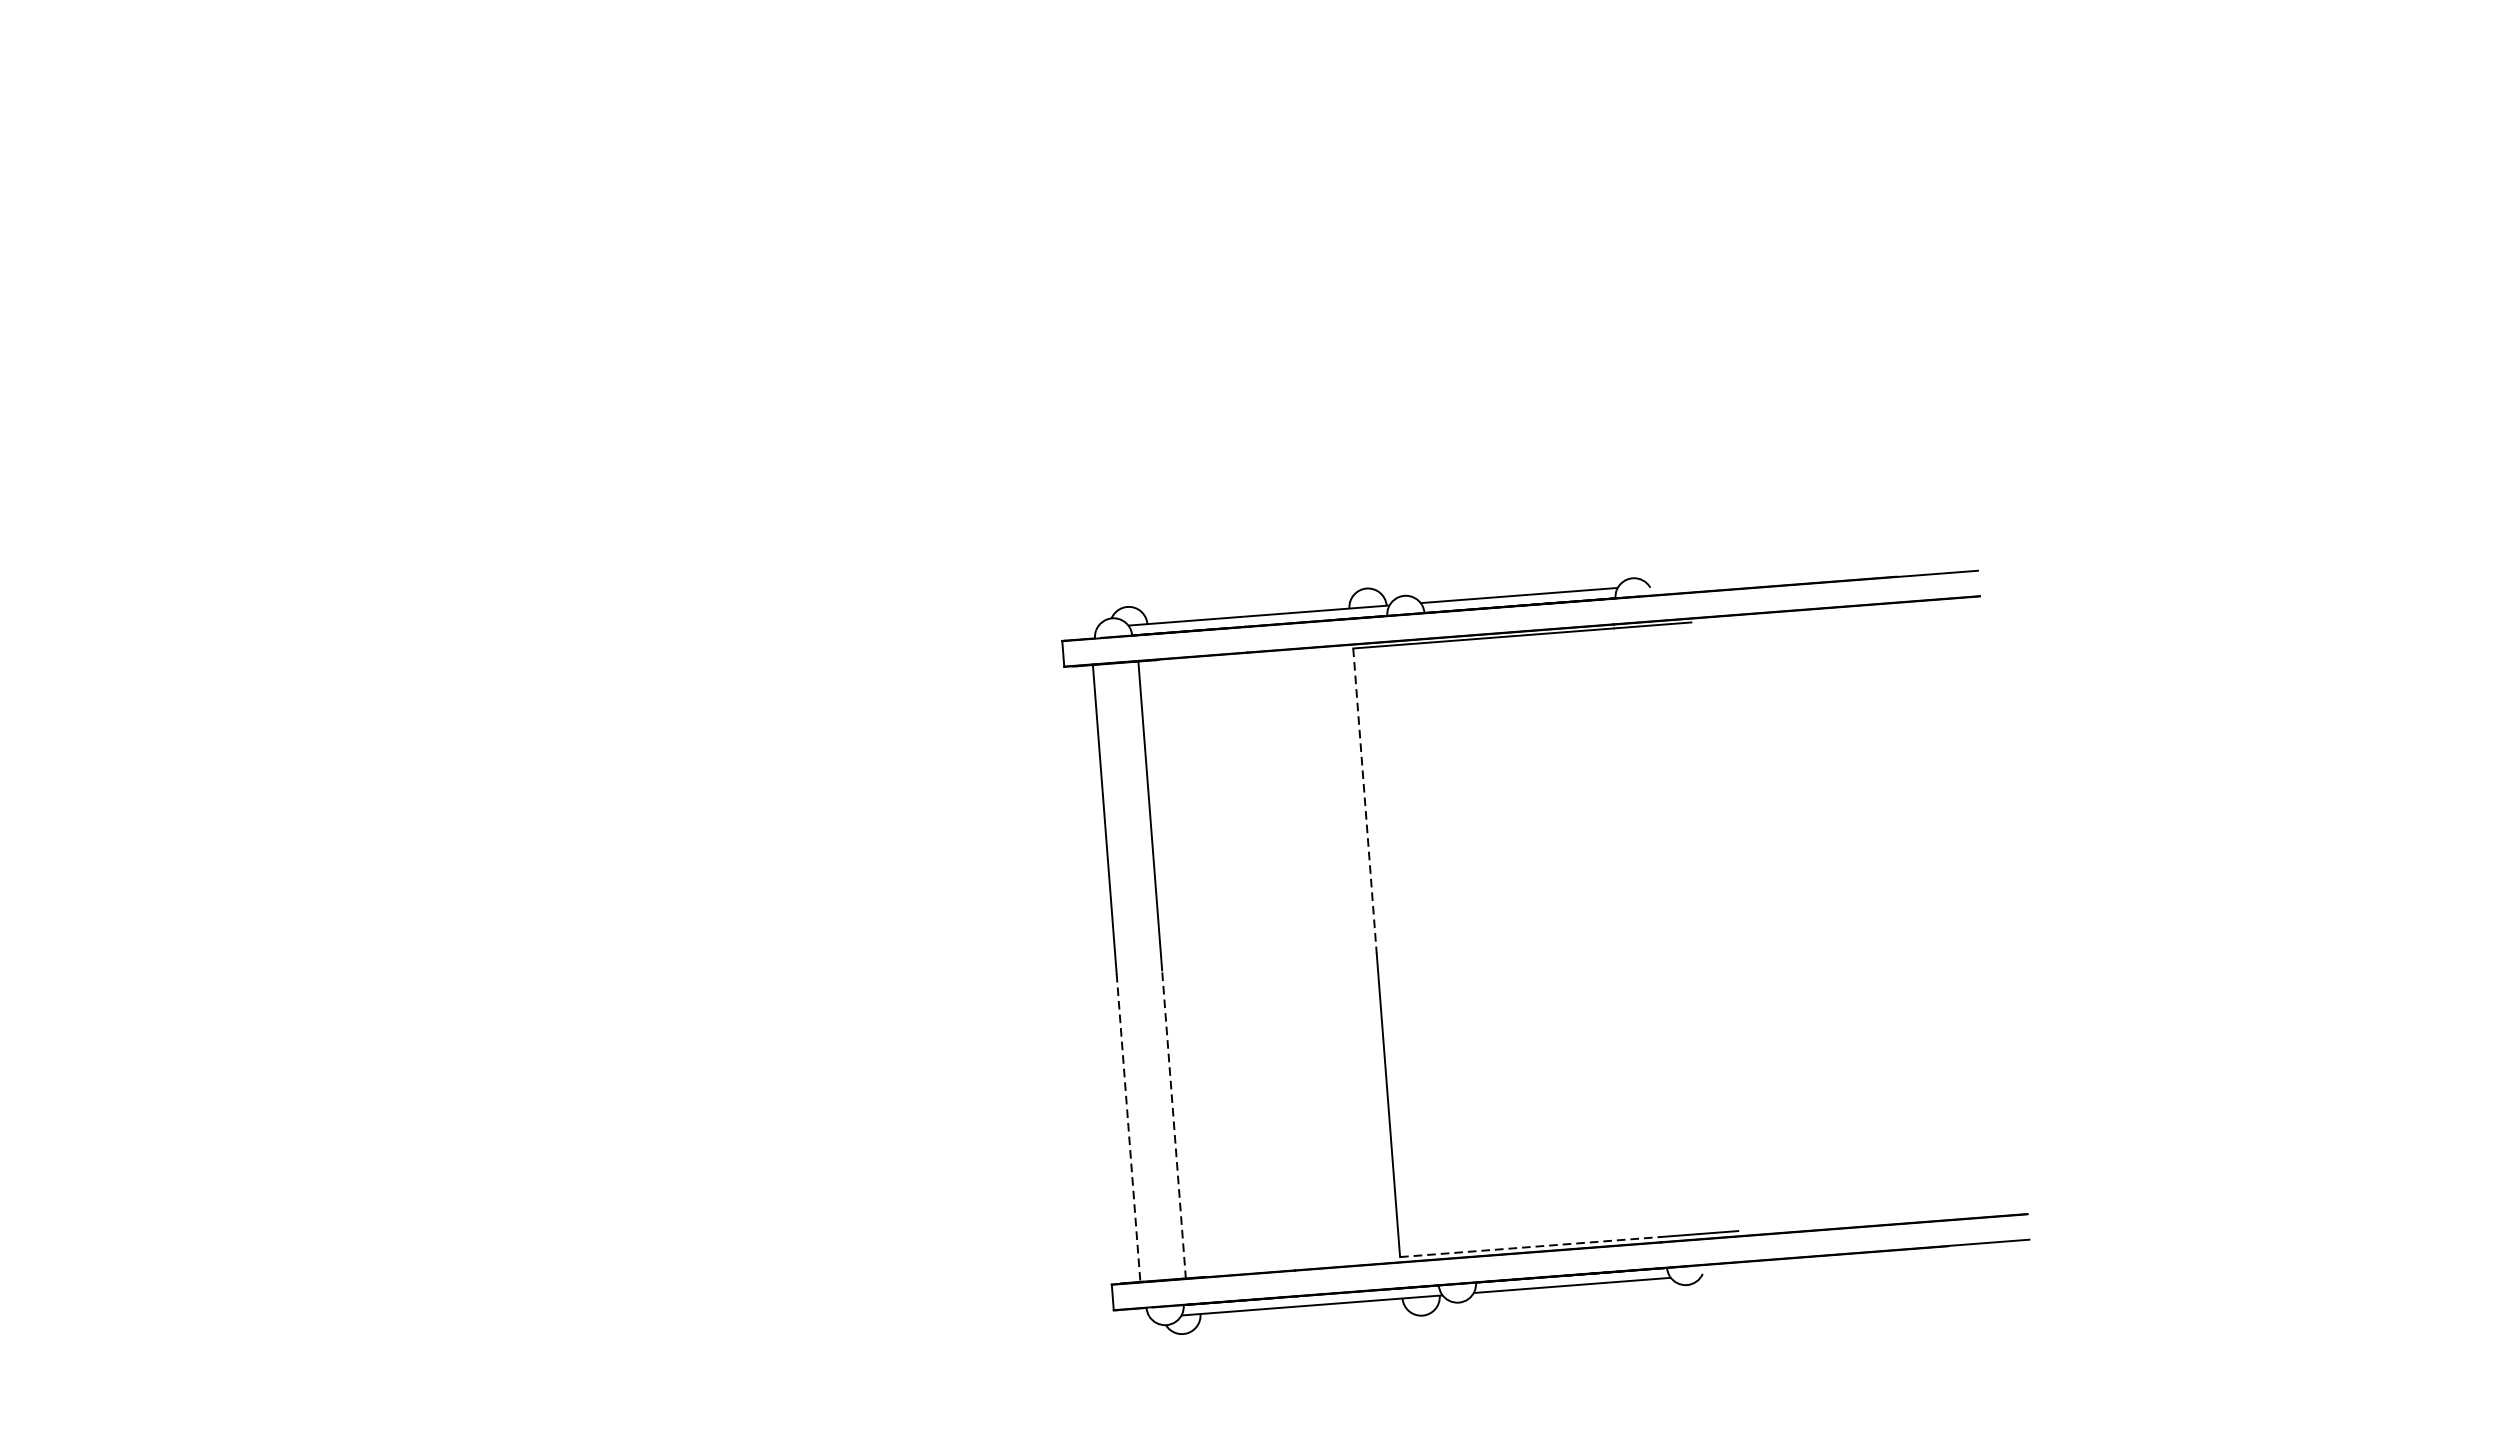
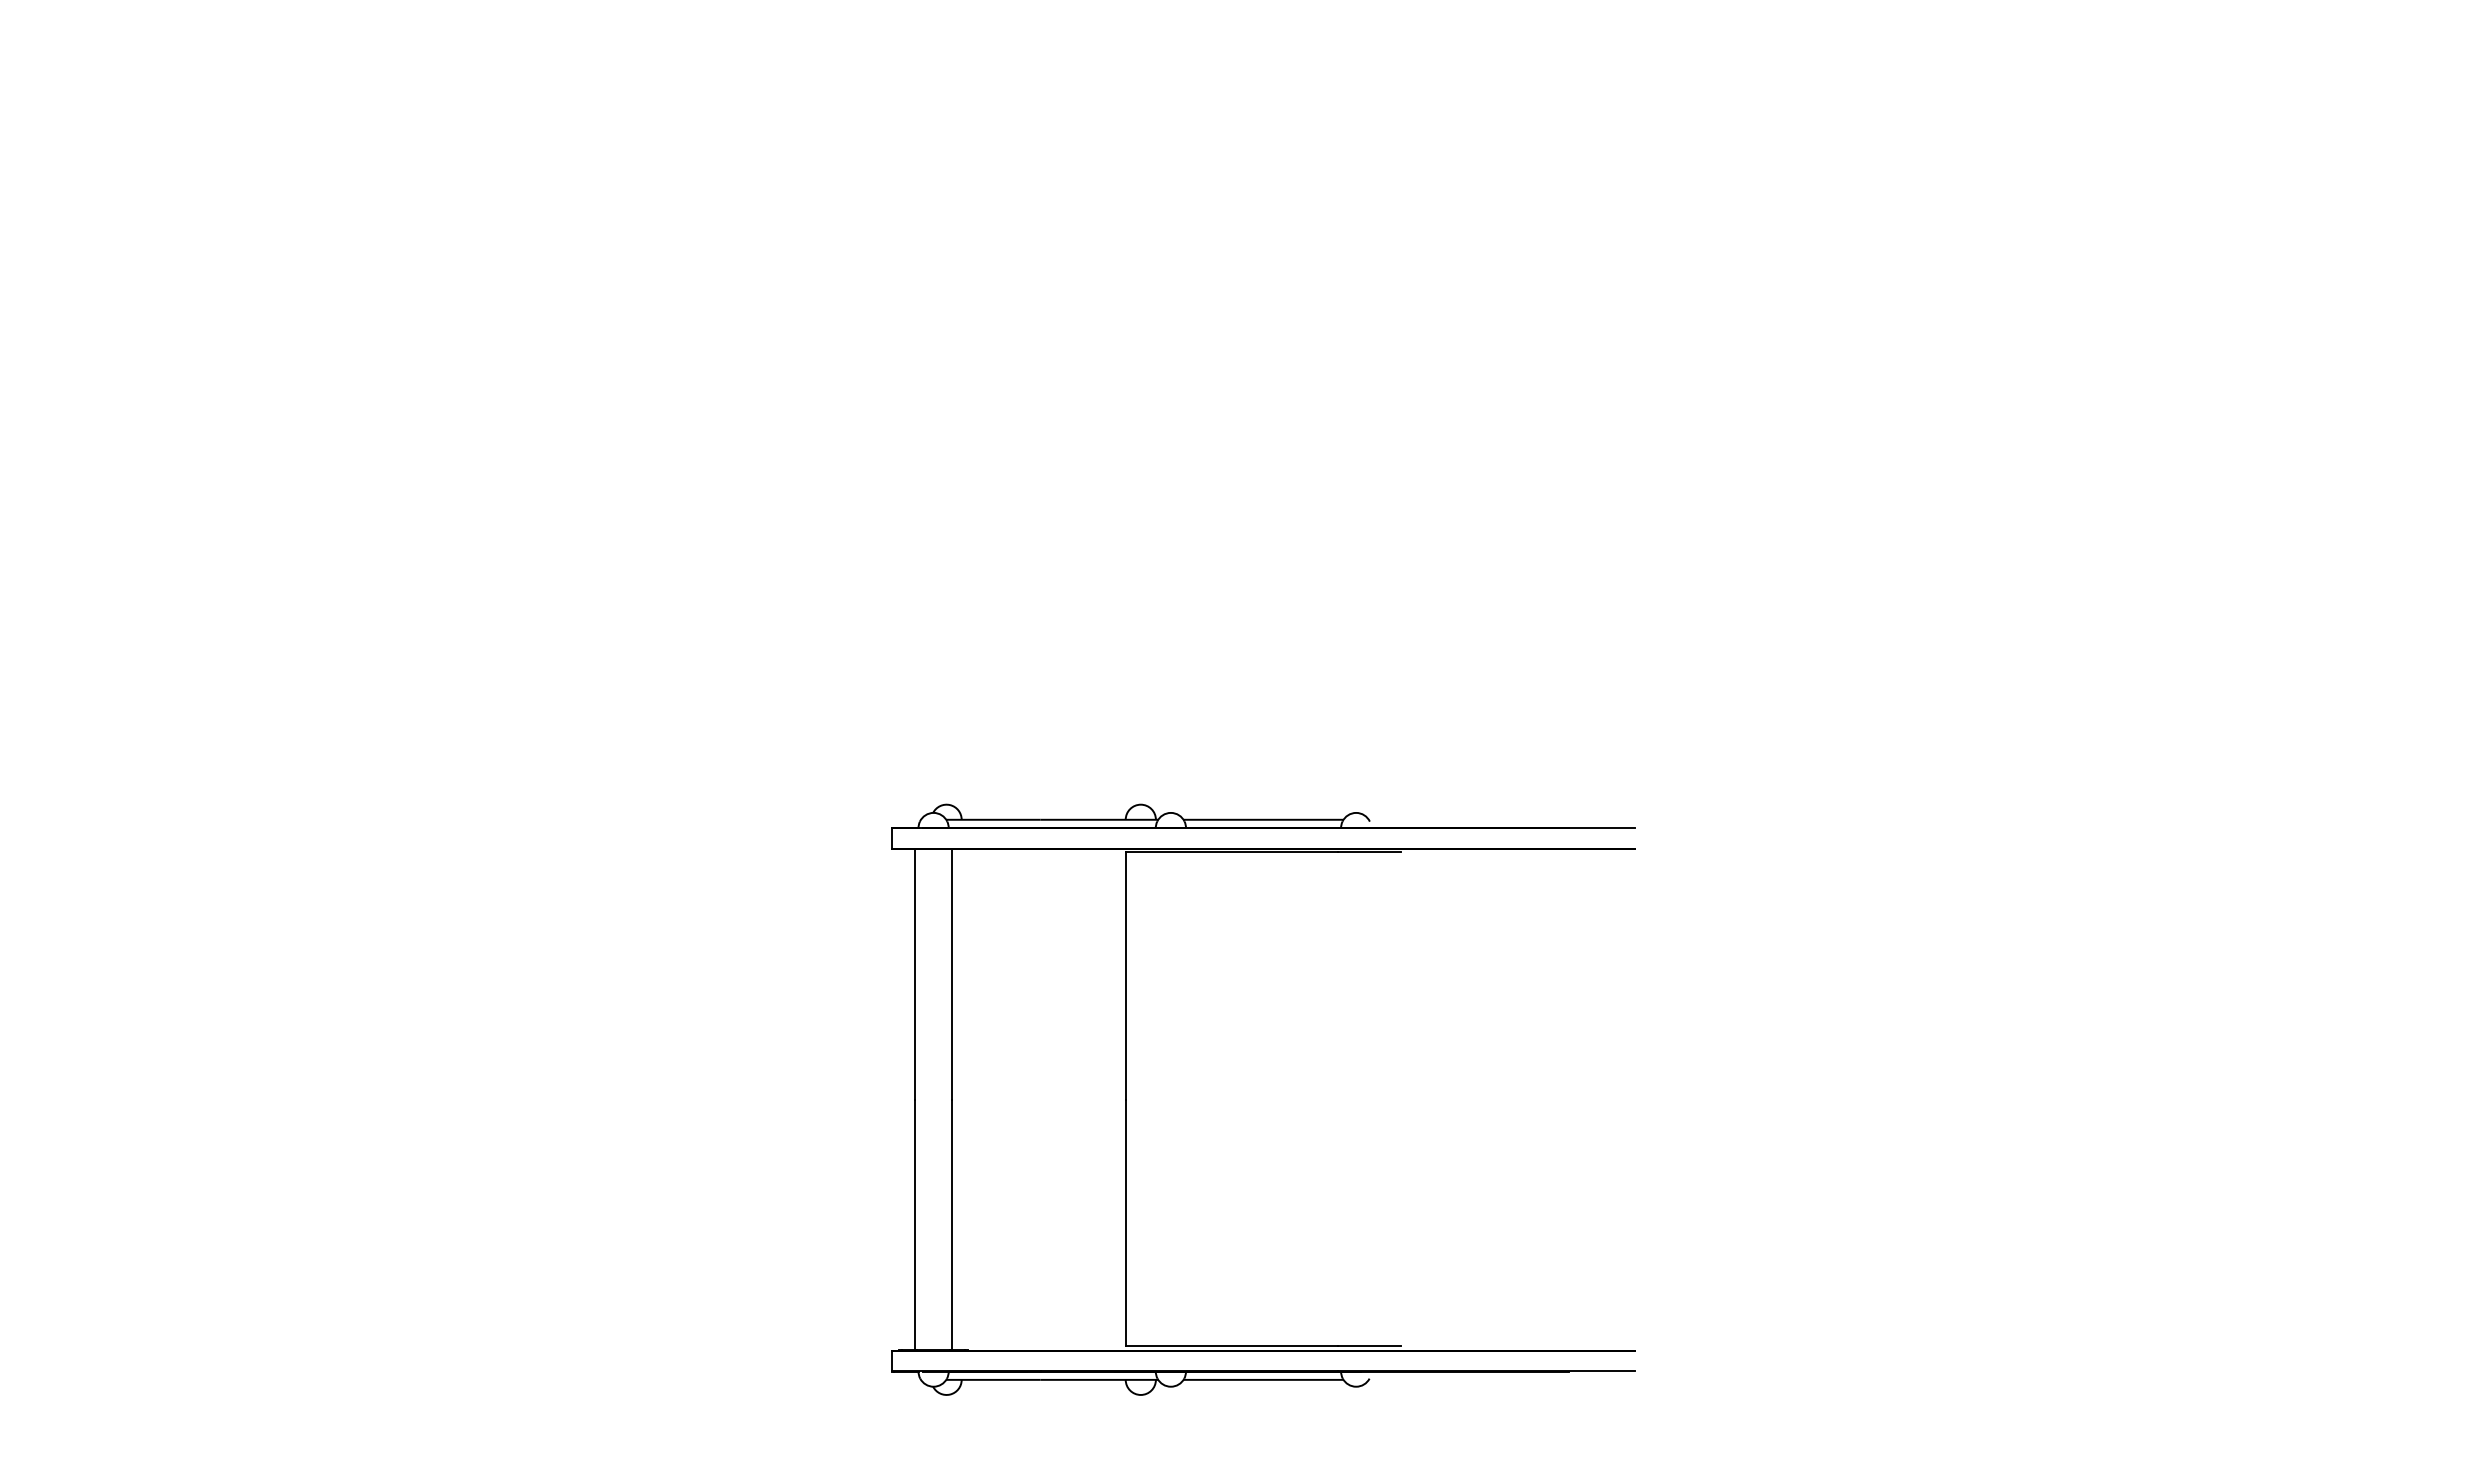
line: (1365, 801) -> (1126, 976), dashed -> solid
line: (1174, 1123) -> (952, 1224), dashed -> solid
line: (1128, 1128) -> (915, 1225), dashed -> solid
line: (1530, 1247) -> (1232, 1346), dashed -> solid

